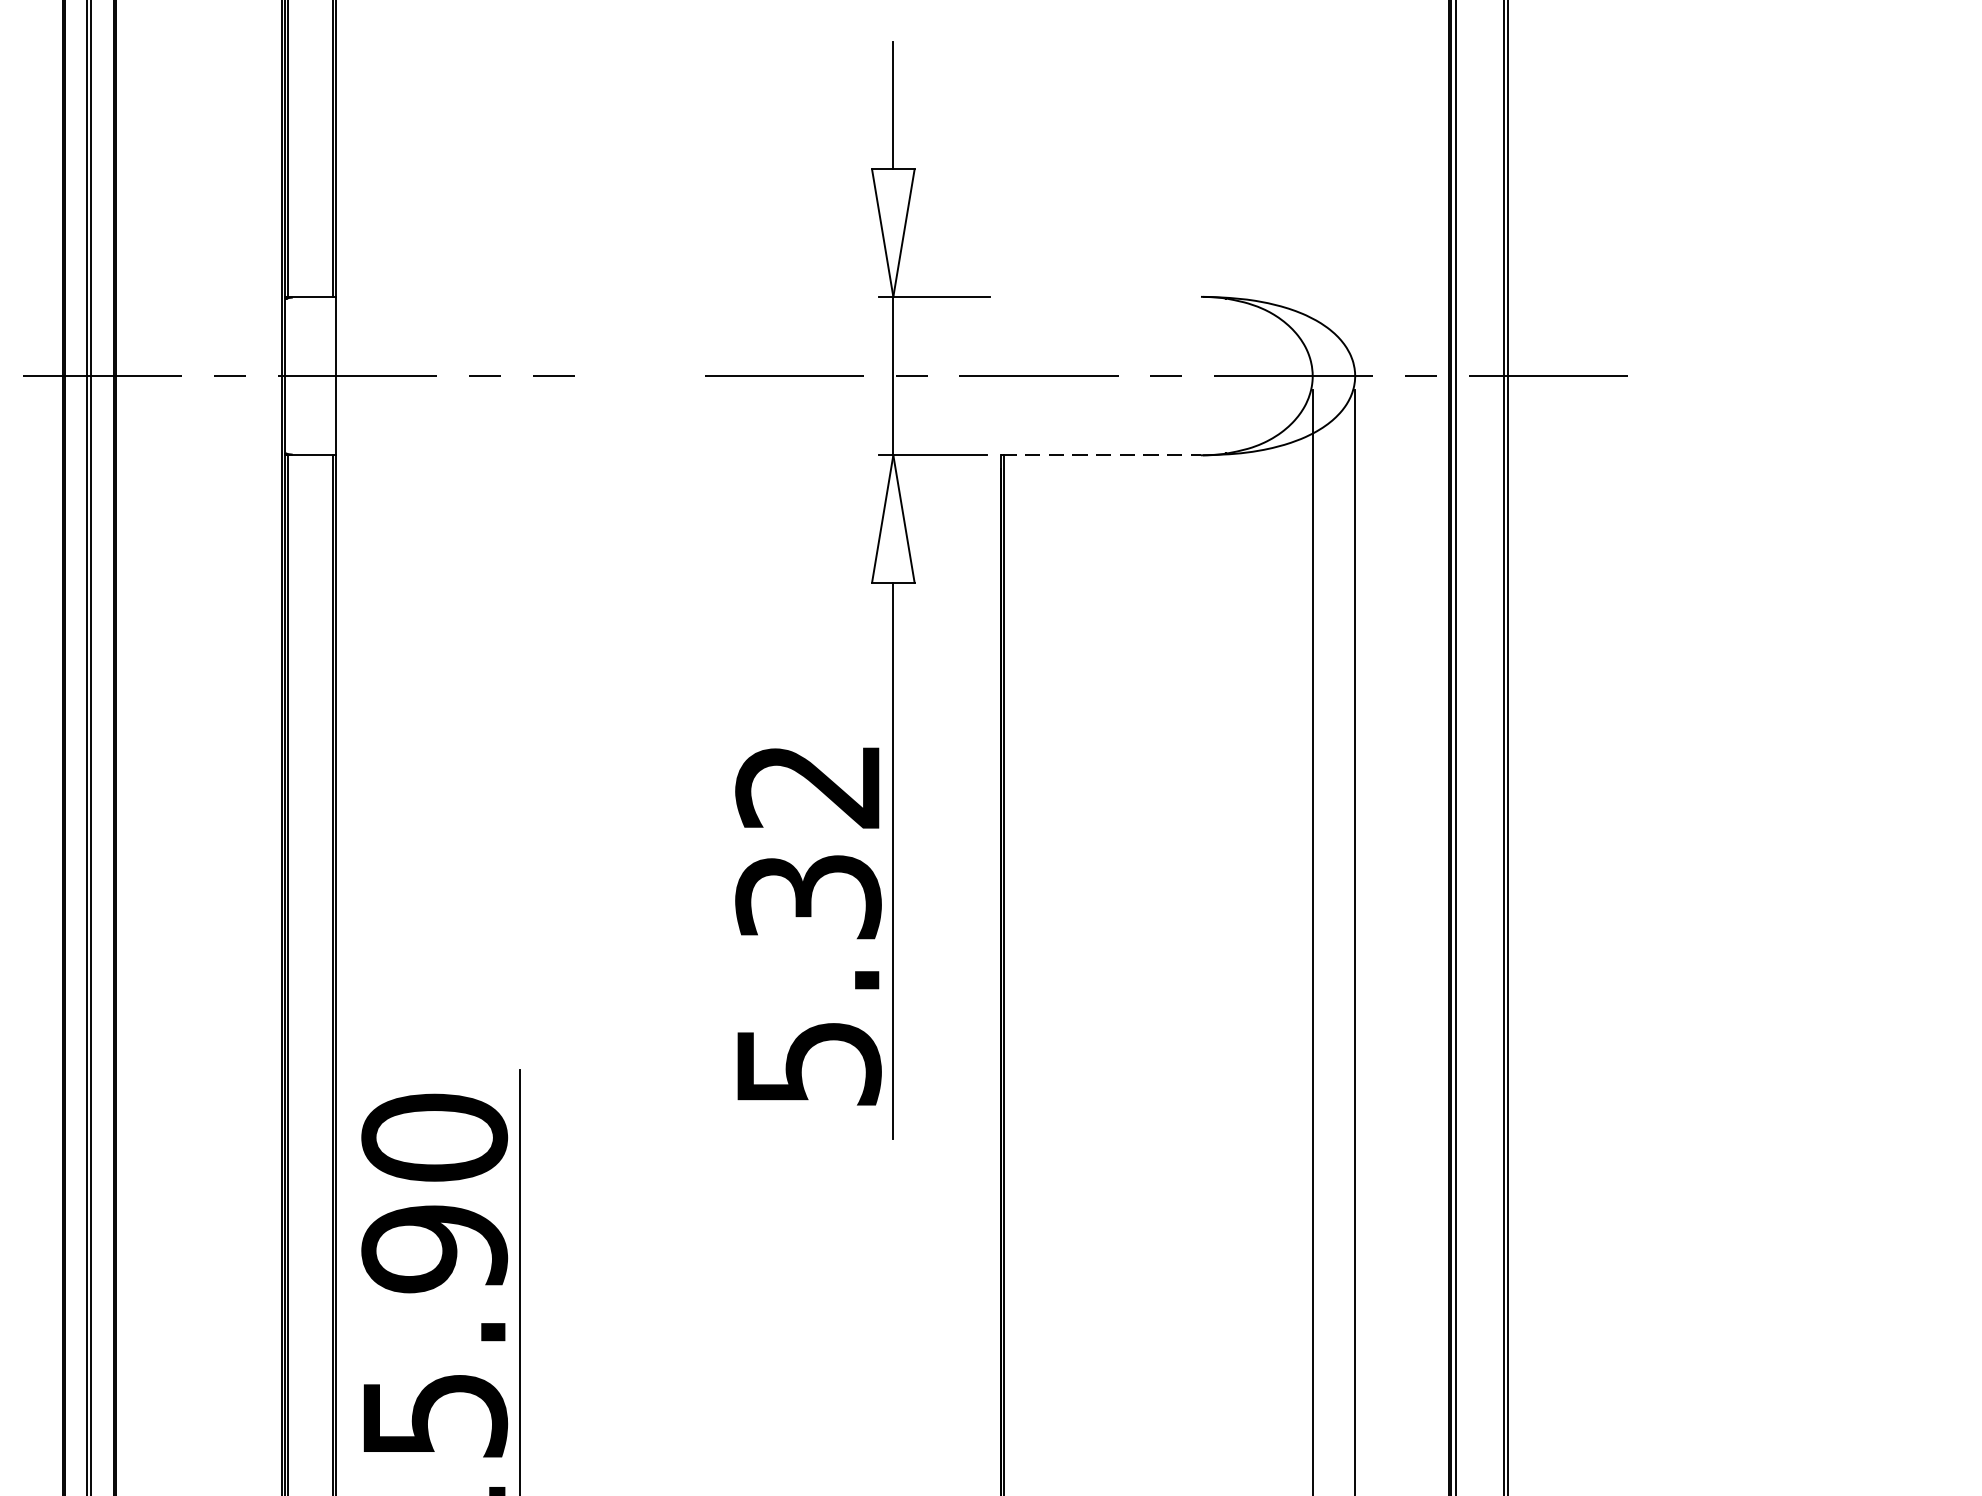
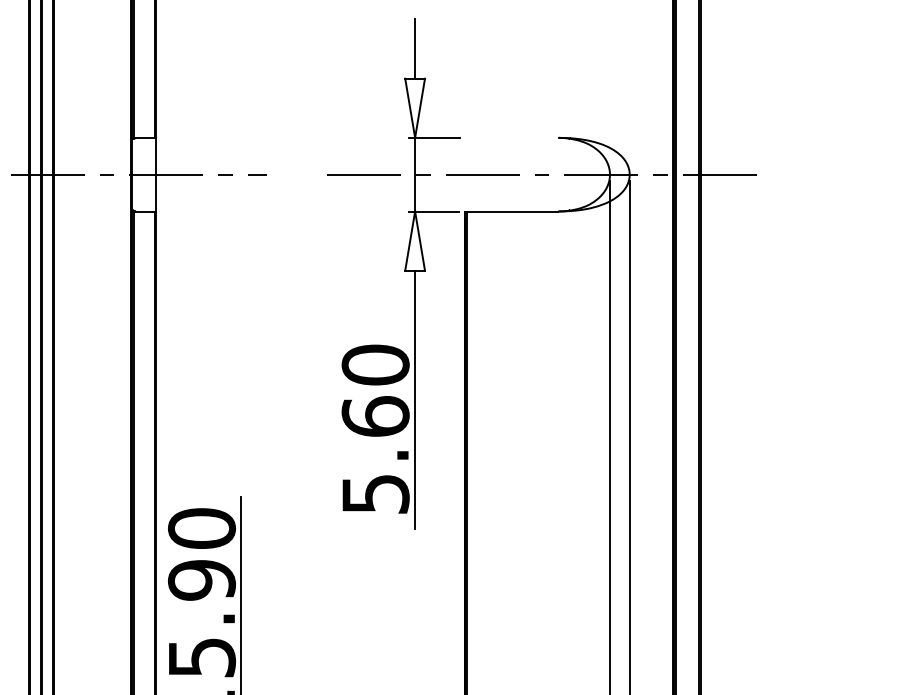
line: (1102, 455) -> (512, 211), dashed -> solid
text: (808, 840) -> (375, 390), 5.32 -> 5.60

